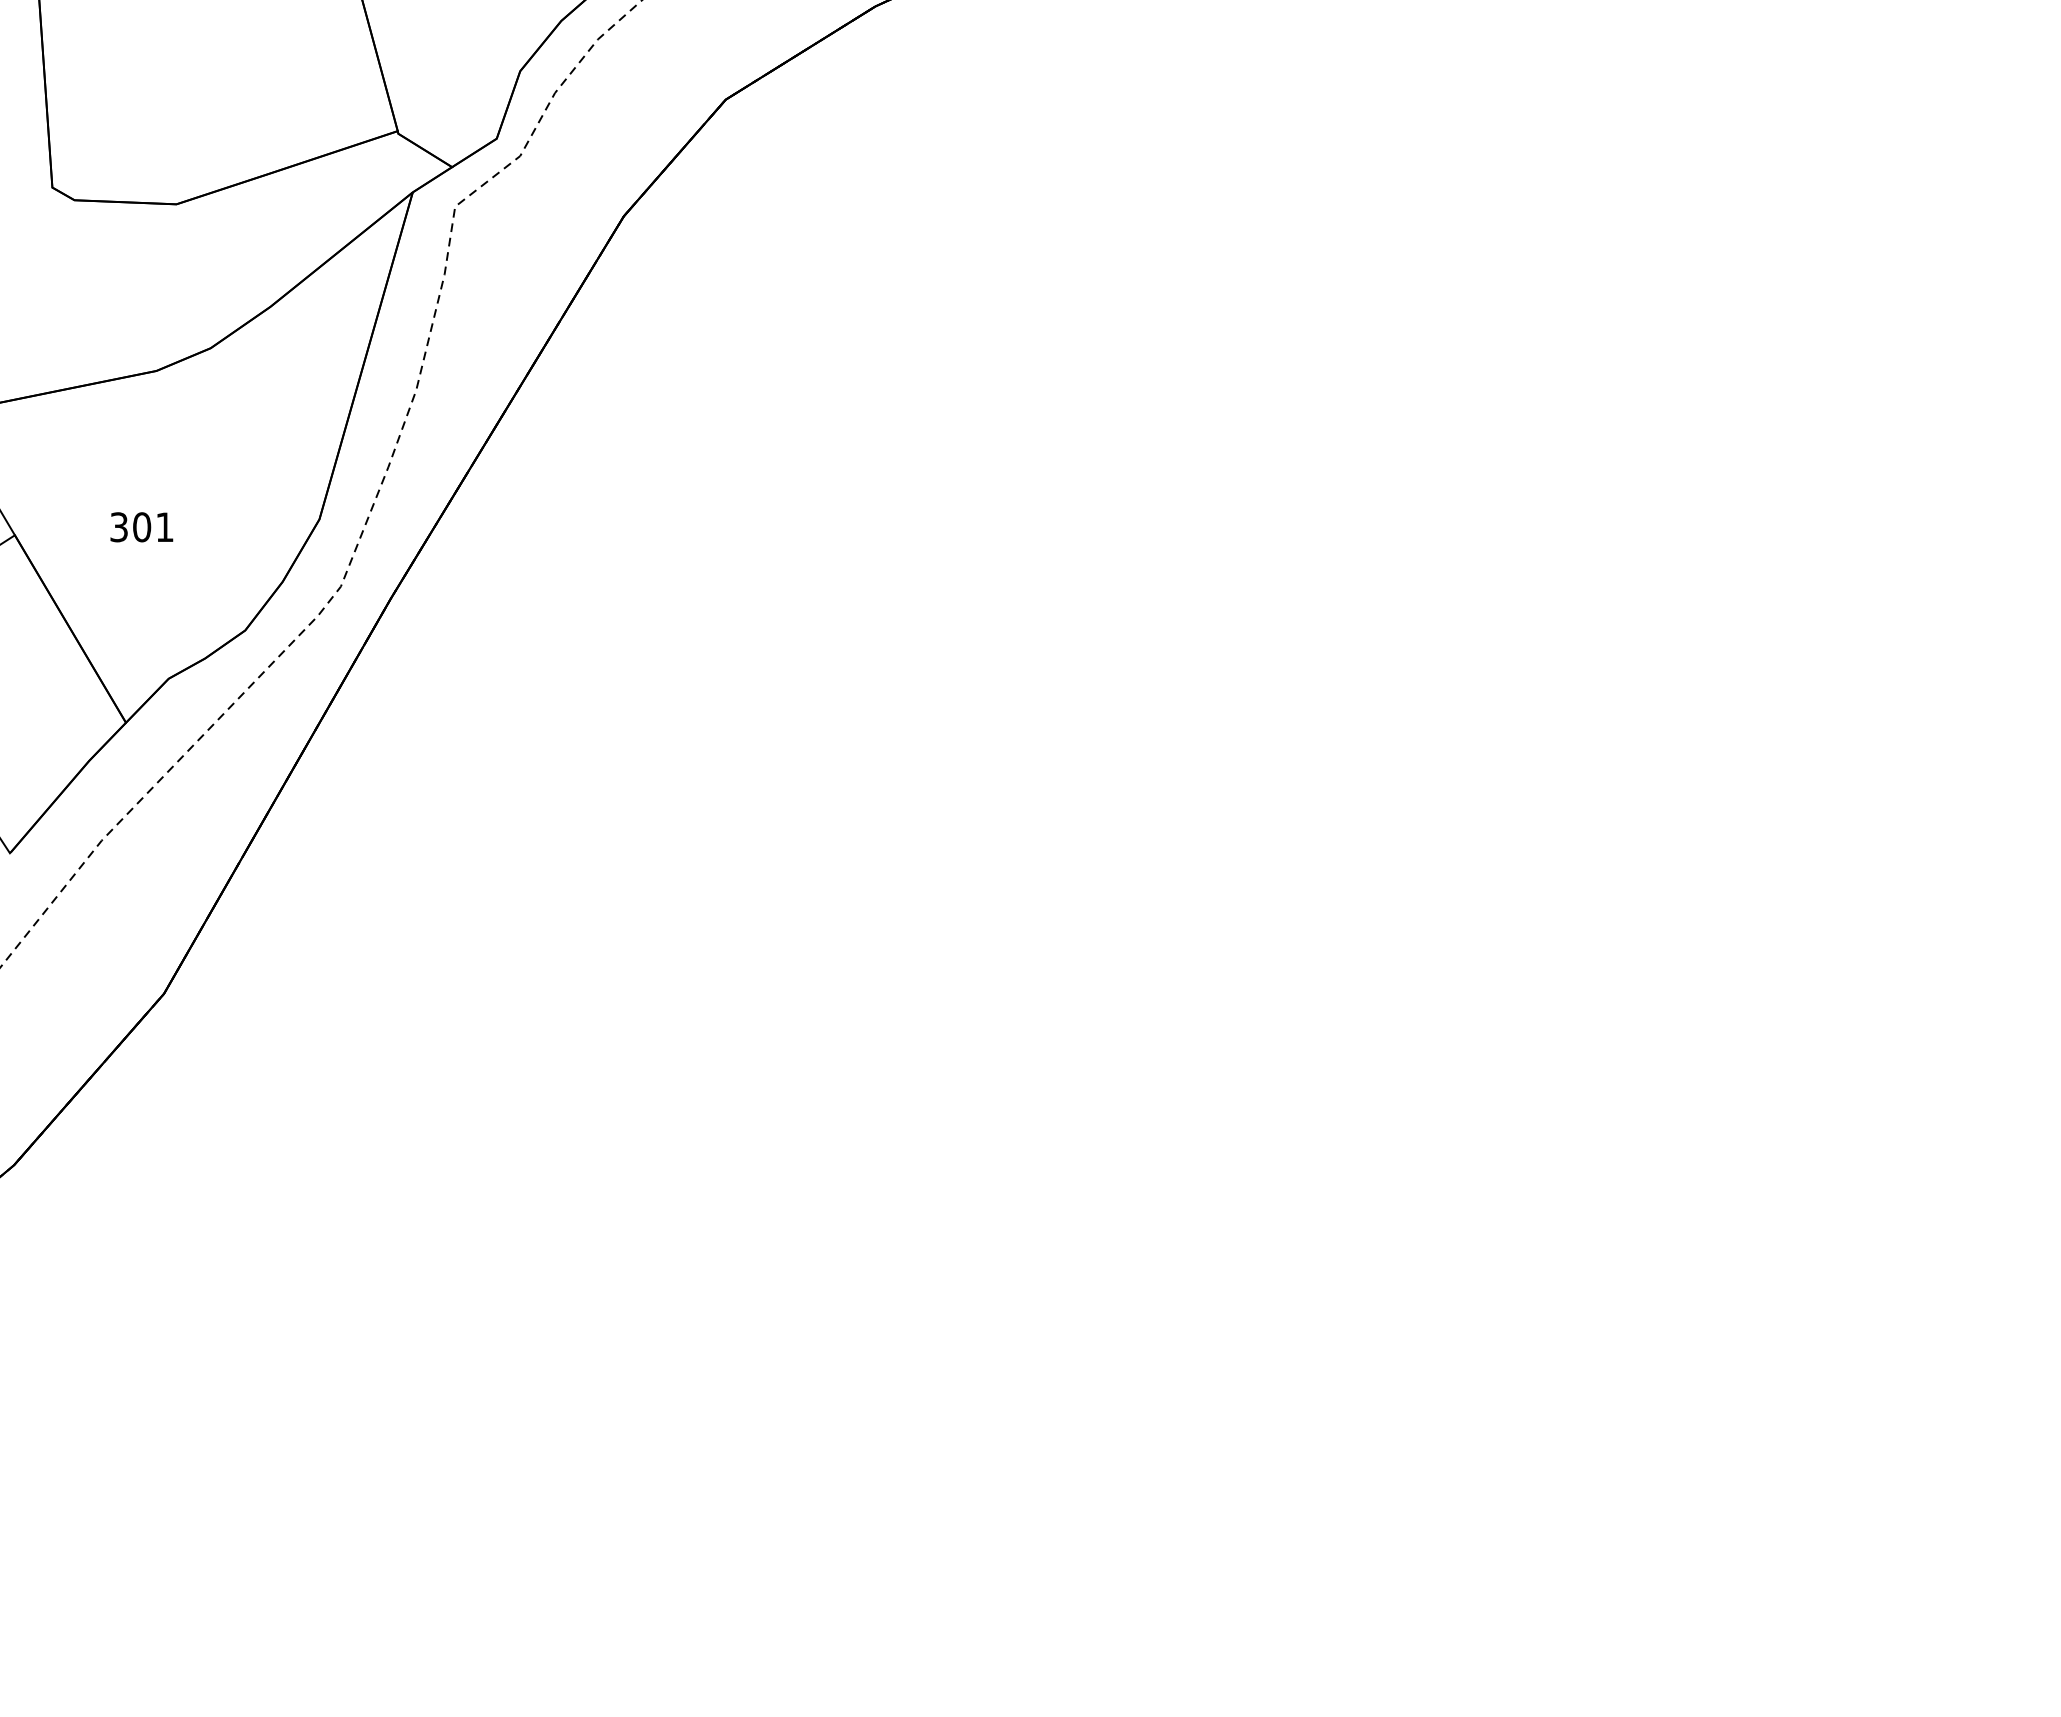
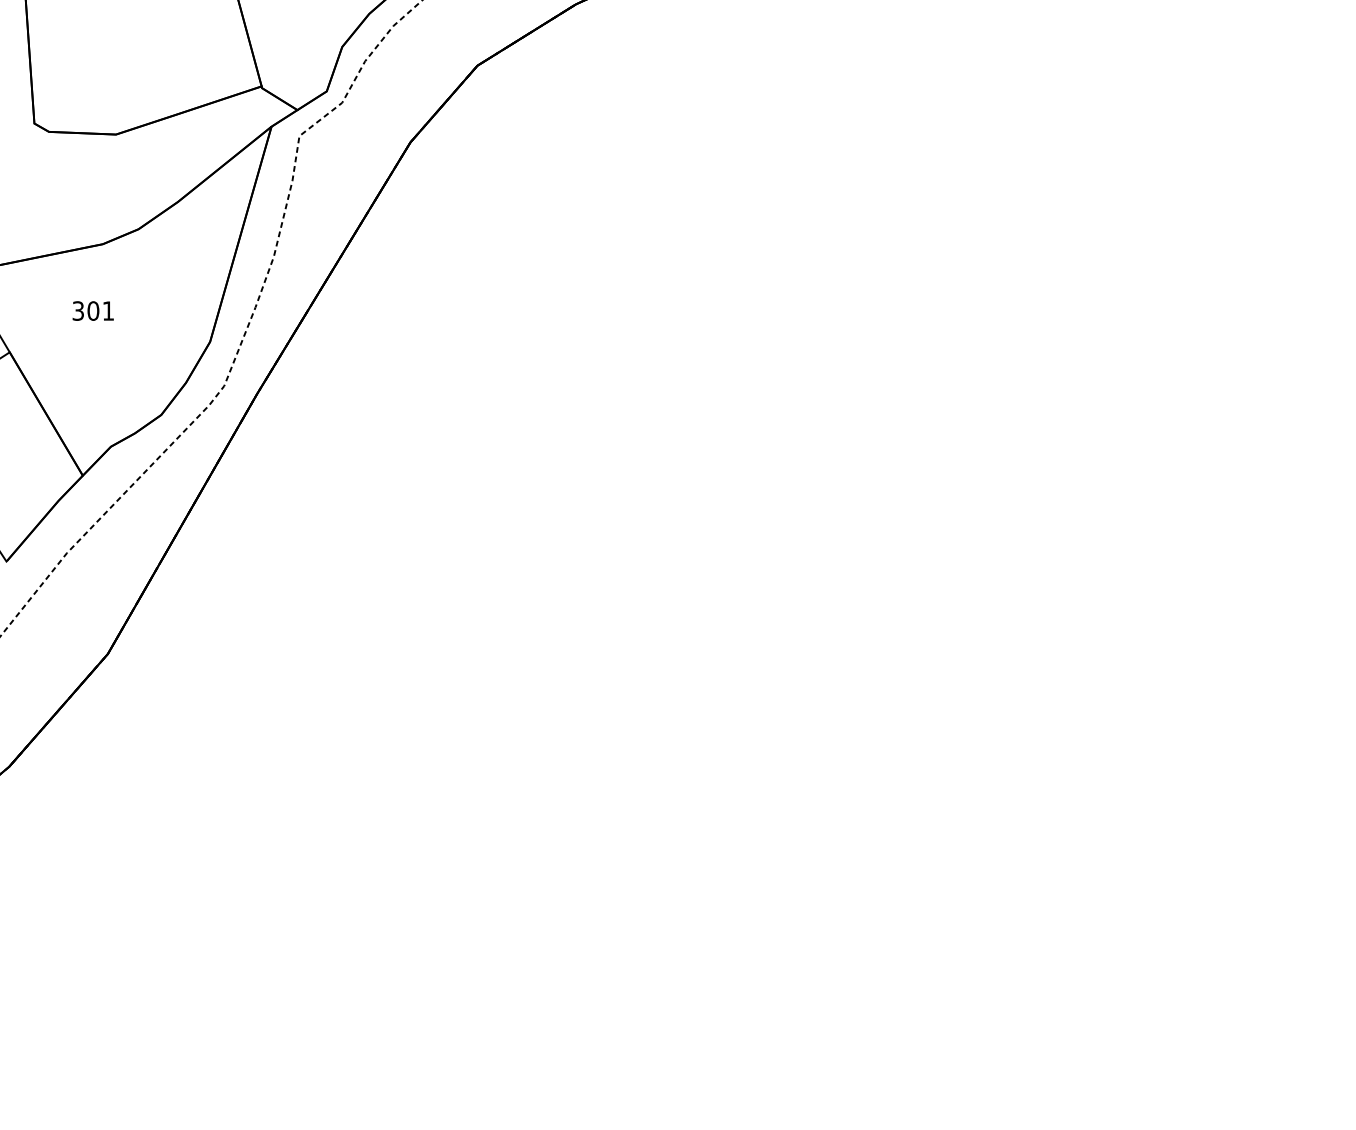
text: (140, 526) -> (92, 310), moved

